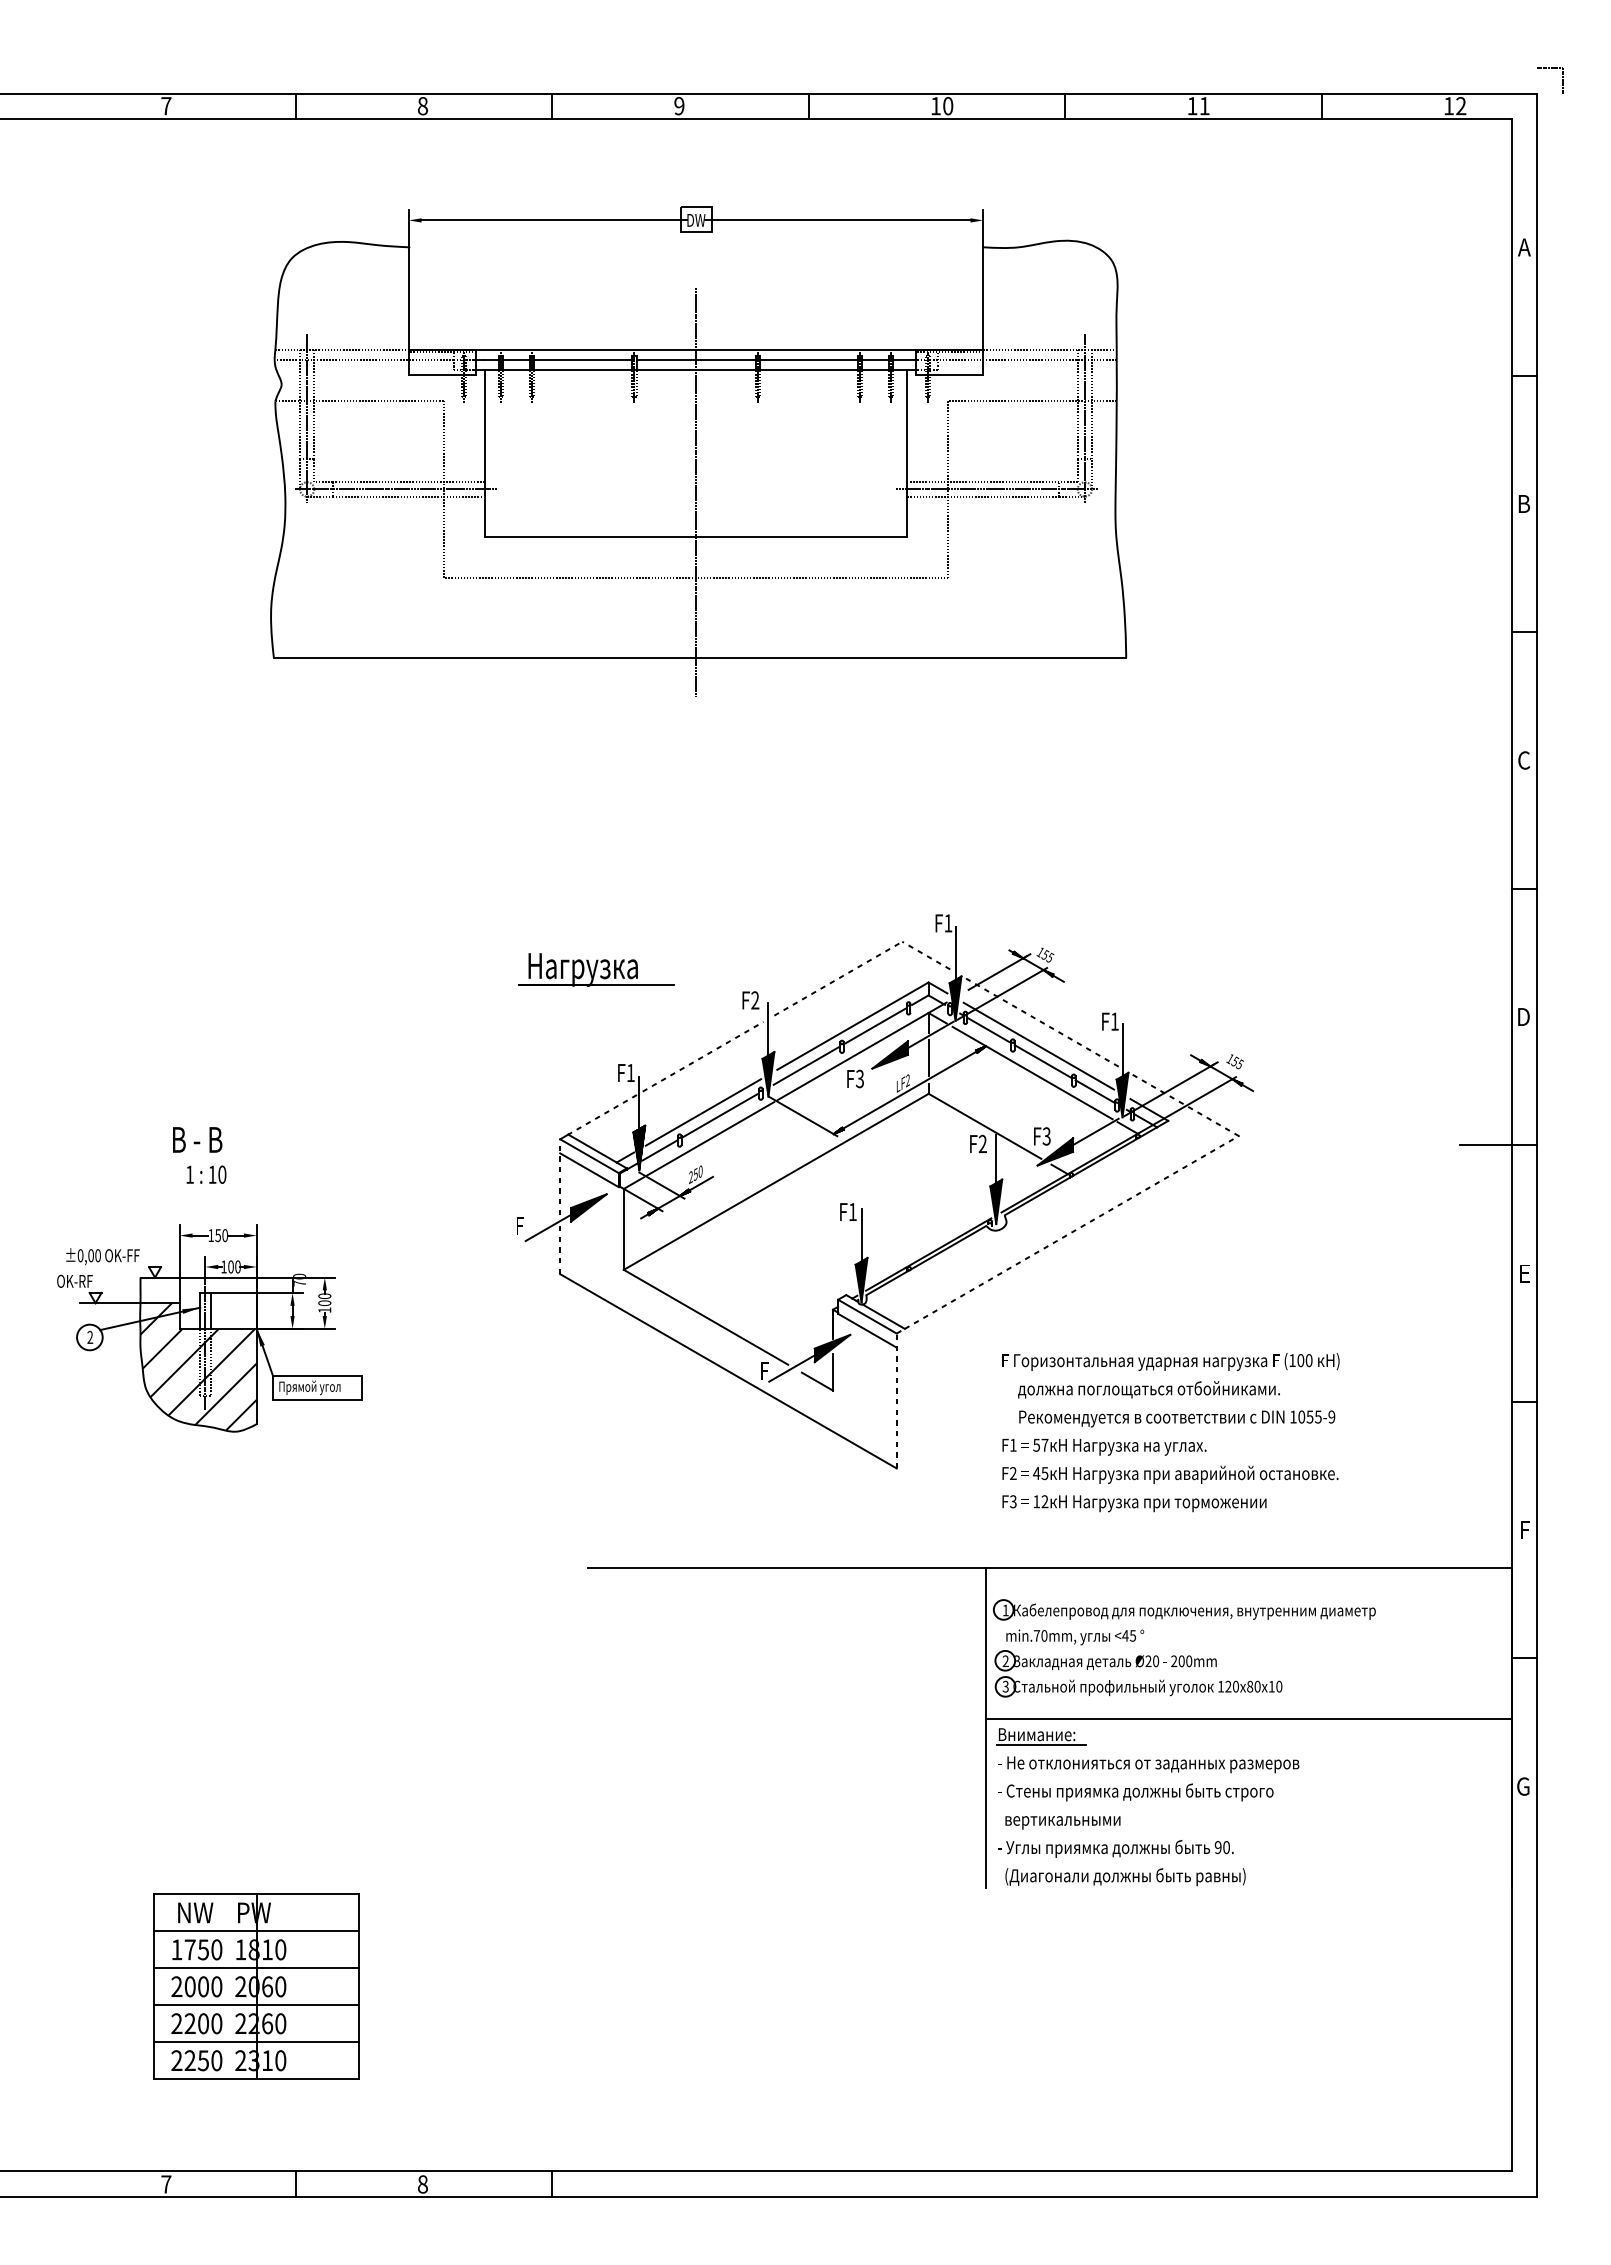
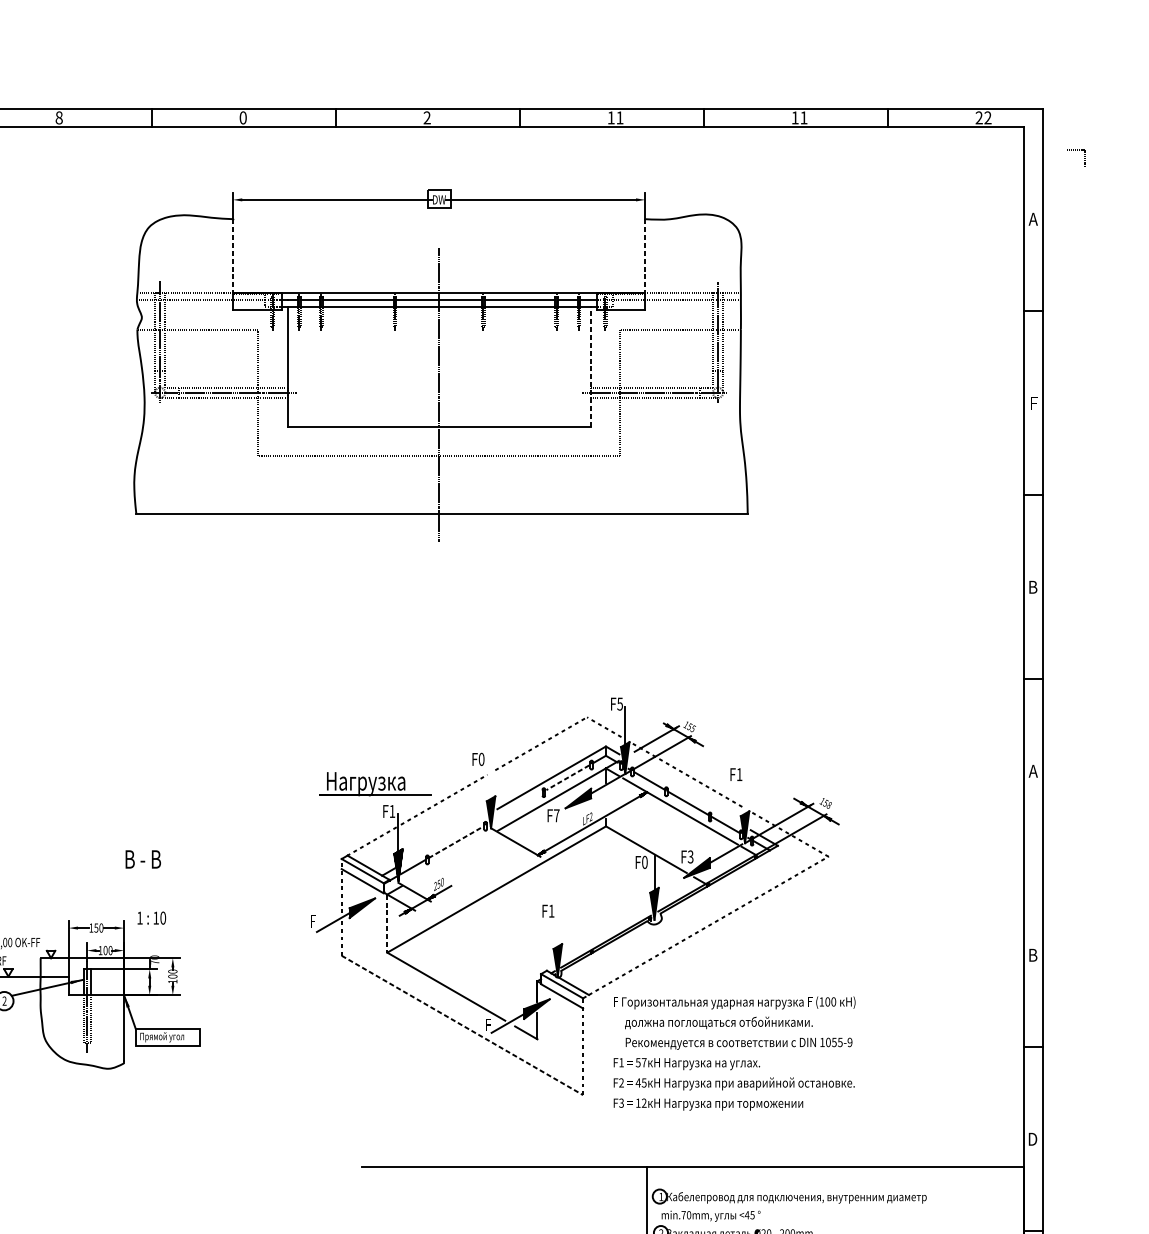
part: (1562, 80) -> (1085, 159), moved
text: (948, 105) -> (620, 117), 10 -> 11
text: (1448, 105) -> (978, 117), 12 -> 22
text: (166, 106) -> (59, 118), 7 -> 8
text: (422, 106) -> (242, 118), 8 -> 0
text: (679, 106) -> (427, 118), 9 -> 2
line: (408, 299) -> (232, 256), solid -> dashed
line: (983, 299) -> (645, 256), solid -> dashed
line: (907, 453) -> (590, 367), solid -> dashed
text: (1524, 503) -> (1033, 402), B -> F
text: (1524, 760) -> (1033, 587), C -> B
text: (948, 923) -> (620, 704), F1 -> F5
part: (596, 969) -> (375, 783), moved
text: (755, 1000) -> (481, 759), F2 -> F0
text: (1524, 1016) -> (1033, 770), D -> A
line: (875, 1026) -> (567, 778), solid -> dashed
line: (768, 1028) -> (491, 779), removed
line: (1038, 1045) -> (684, 791), removed
line: (1122, 1049) -> (745, 794), removed
line: (928, 1058) -> (605, 801), removed
text: (1239, 1064) -> (828, 805), 155 -> 158
line: (805, 1065) -> (517, 806), removed
text: (859, 1078) -> (556, 815), F3 -> F7
line: (703, 1112) -> (444, 839), removed
line: (719, 1116) -> (455, 842), solid -> dashed
line: (710, 1138) -> (449, 858), removed
text: (197, 1139) -> (143, 859), moved
text: (982, 1144) -> (644, 862), F2 -> F0
line: (1498, 1145) -> (1014, 863), removed
text: (206, 1174) -> (151, 917), moved
line: (623, 1229) -> (387, 923), solid -> dashed
line: (861, 1234) -> (557, 927), removed
text: (1524, 1273) -> (1033, 955), E -> B
hatch: (198, 1366) -> (82, 1021), removed
line: (728, 1371) -> (462, 1025), solid -> dashed
text: (1170, 1432) -> (734, 1053), moved
text: (1523, 1529) -> (1032, 1138), F -> D

